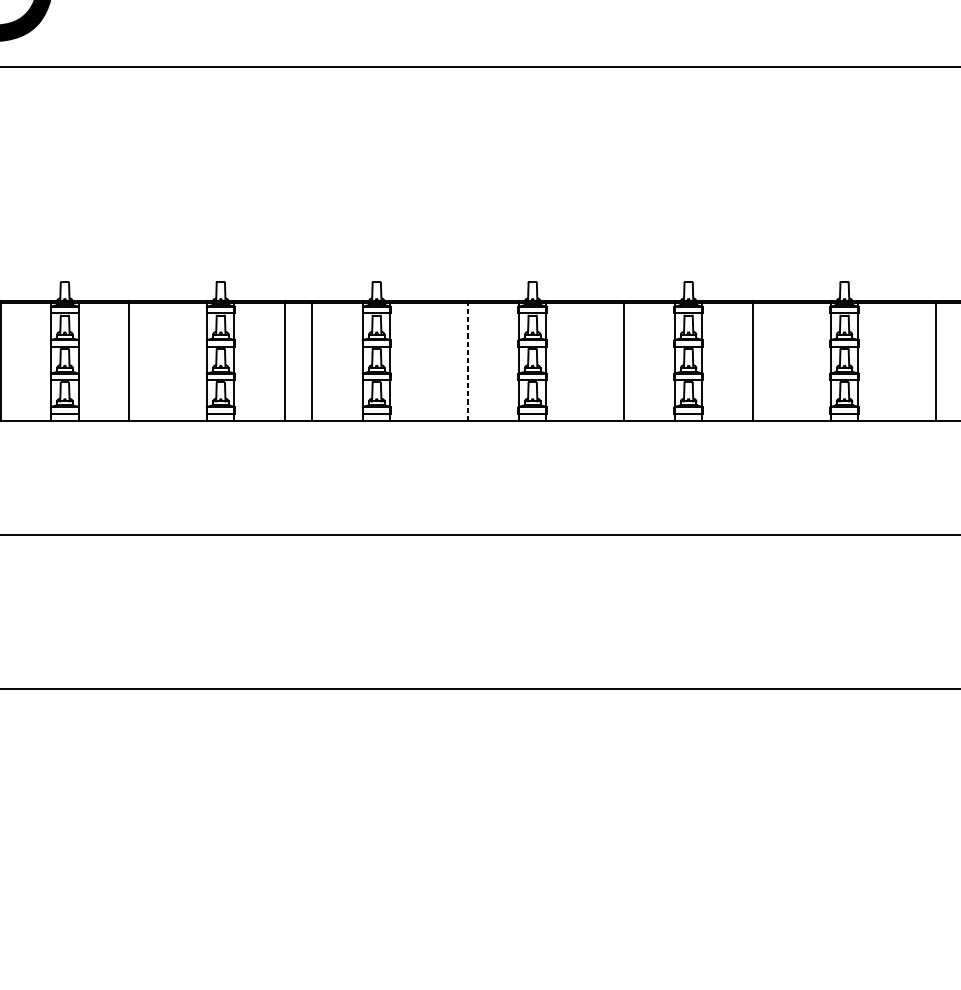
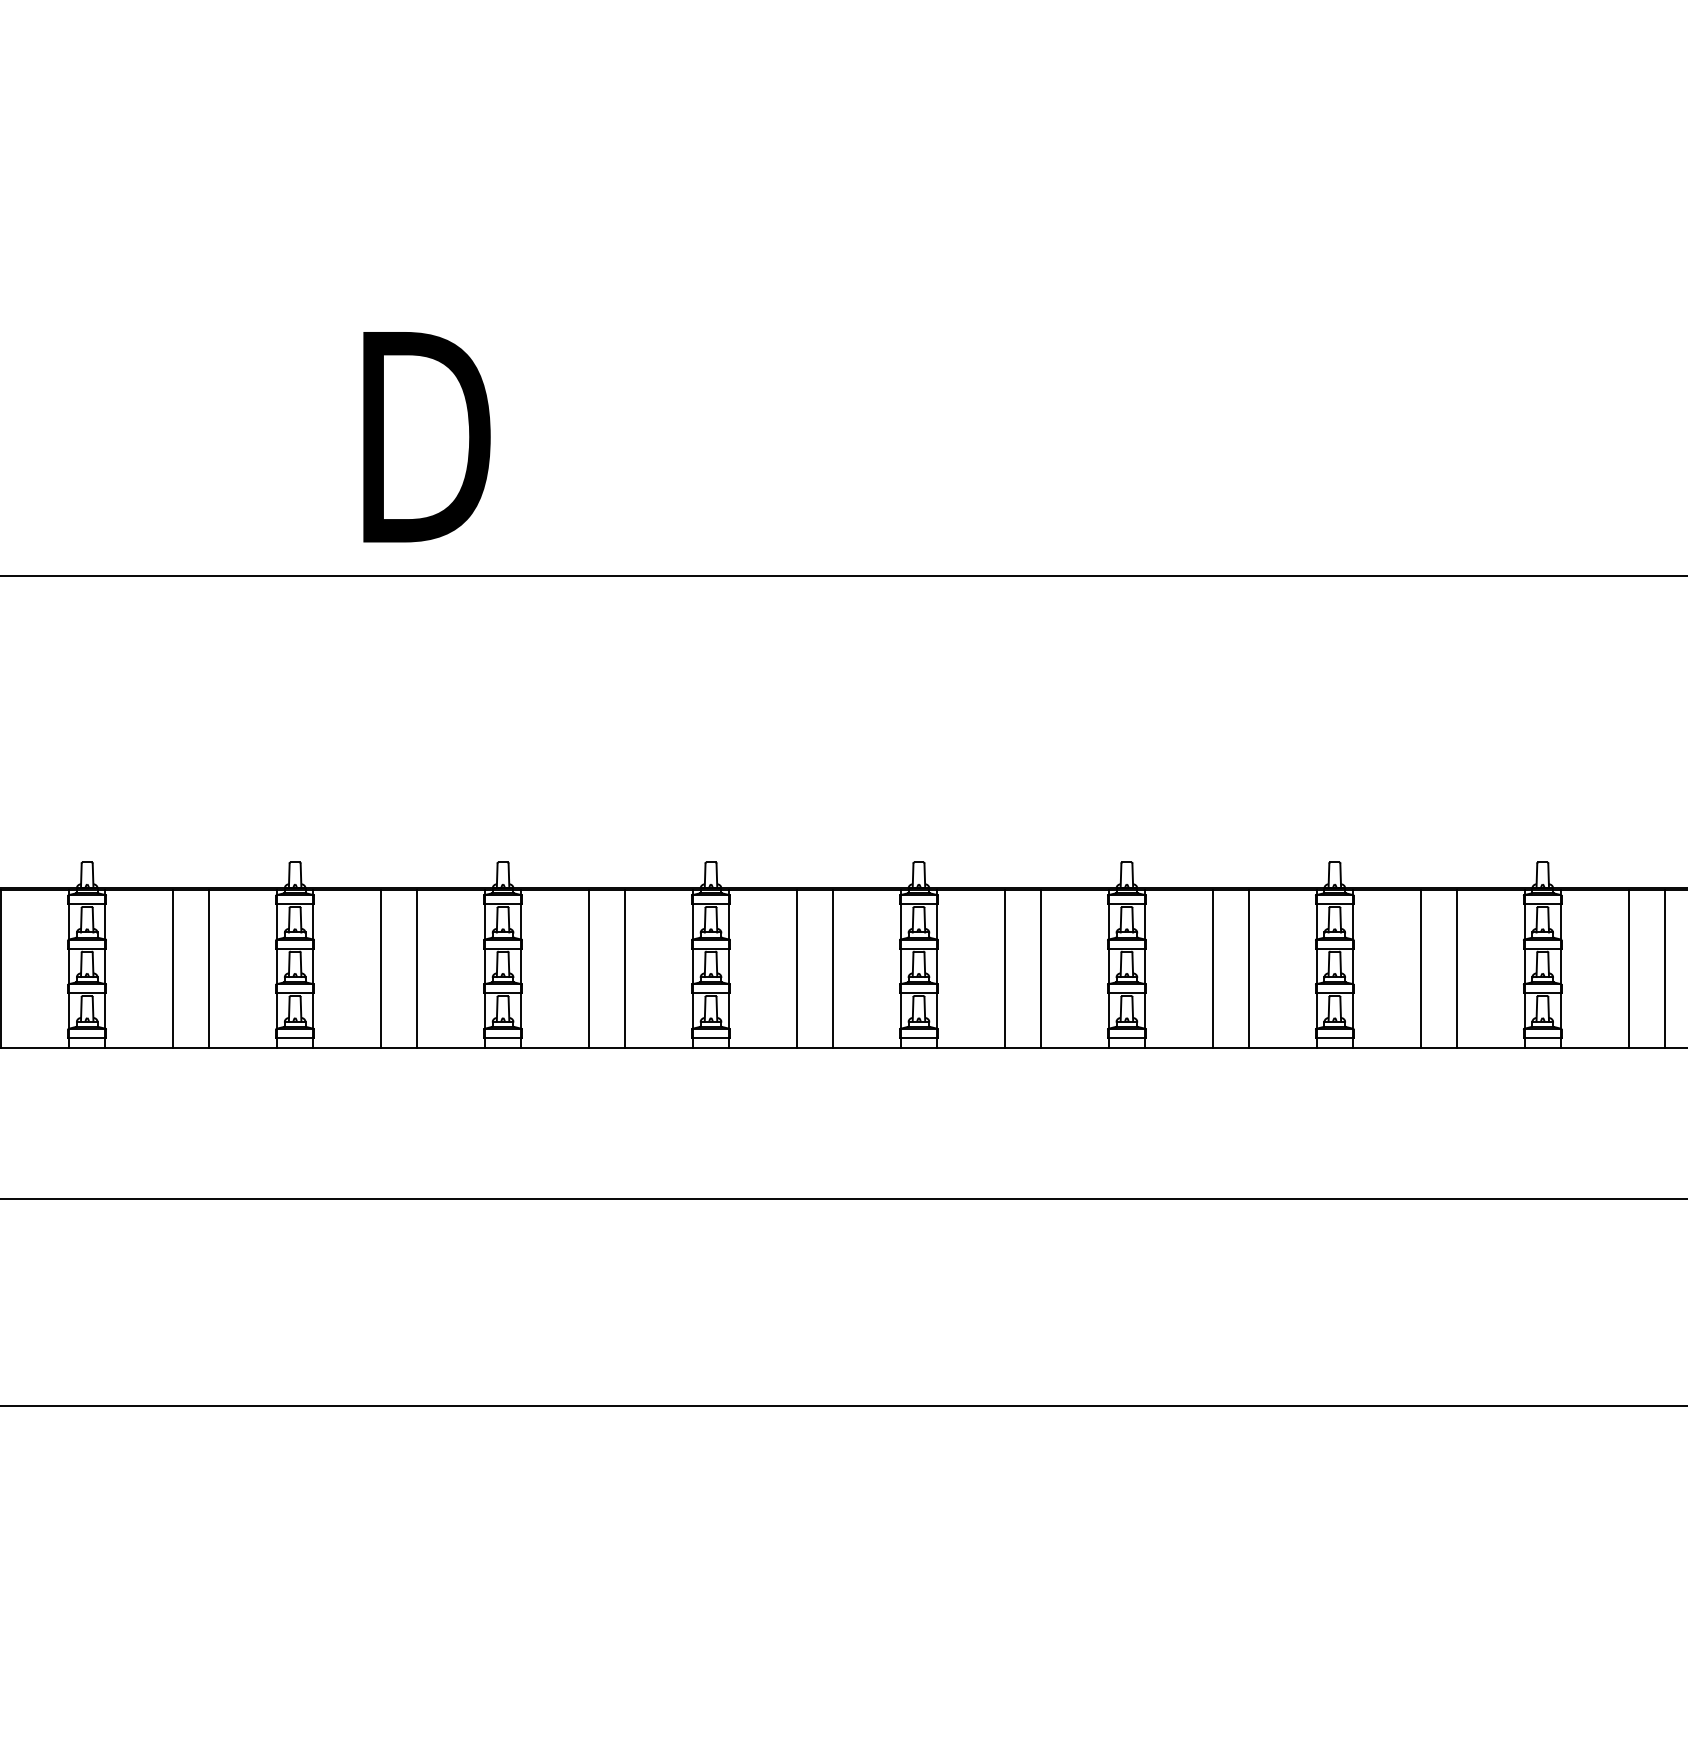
line: (156, 361) -> (625, 968), added
line: (440, 361) -> (1004, 968), added
line: (596, 361) -> (1212, 968), added
line: (780, 361) -> (1457, 968), added
line: (908, 361) -> (1628, 968), added
line: (468, 362) -> (1041, 969), dashed -> solid

